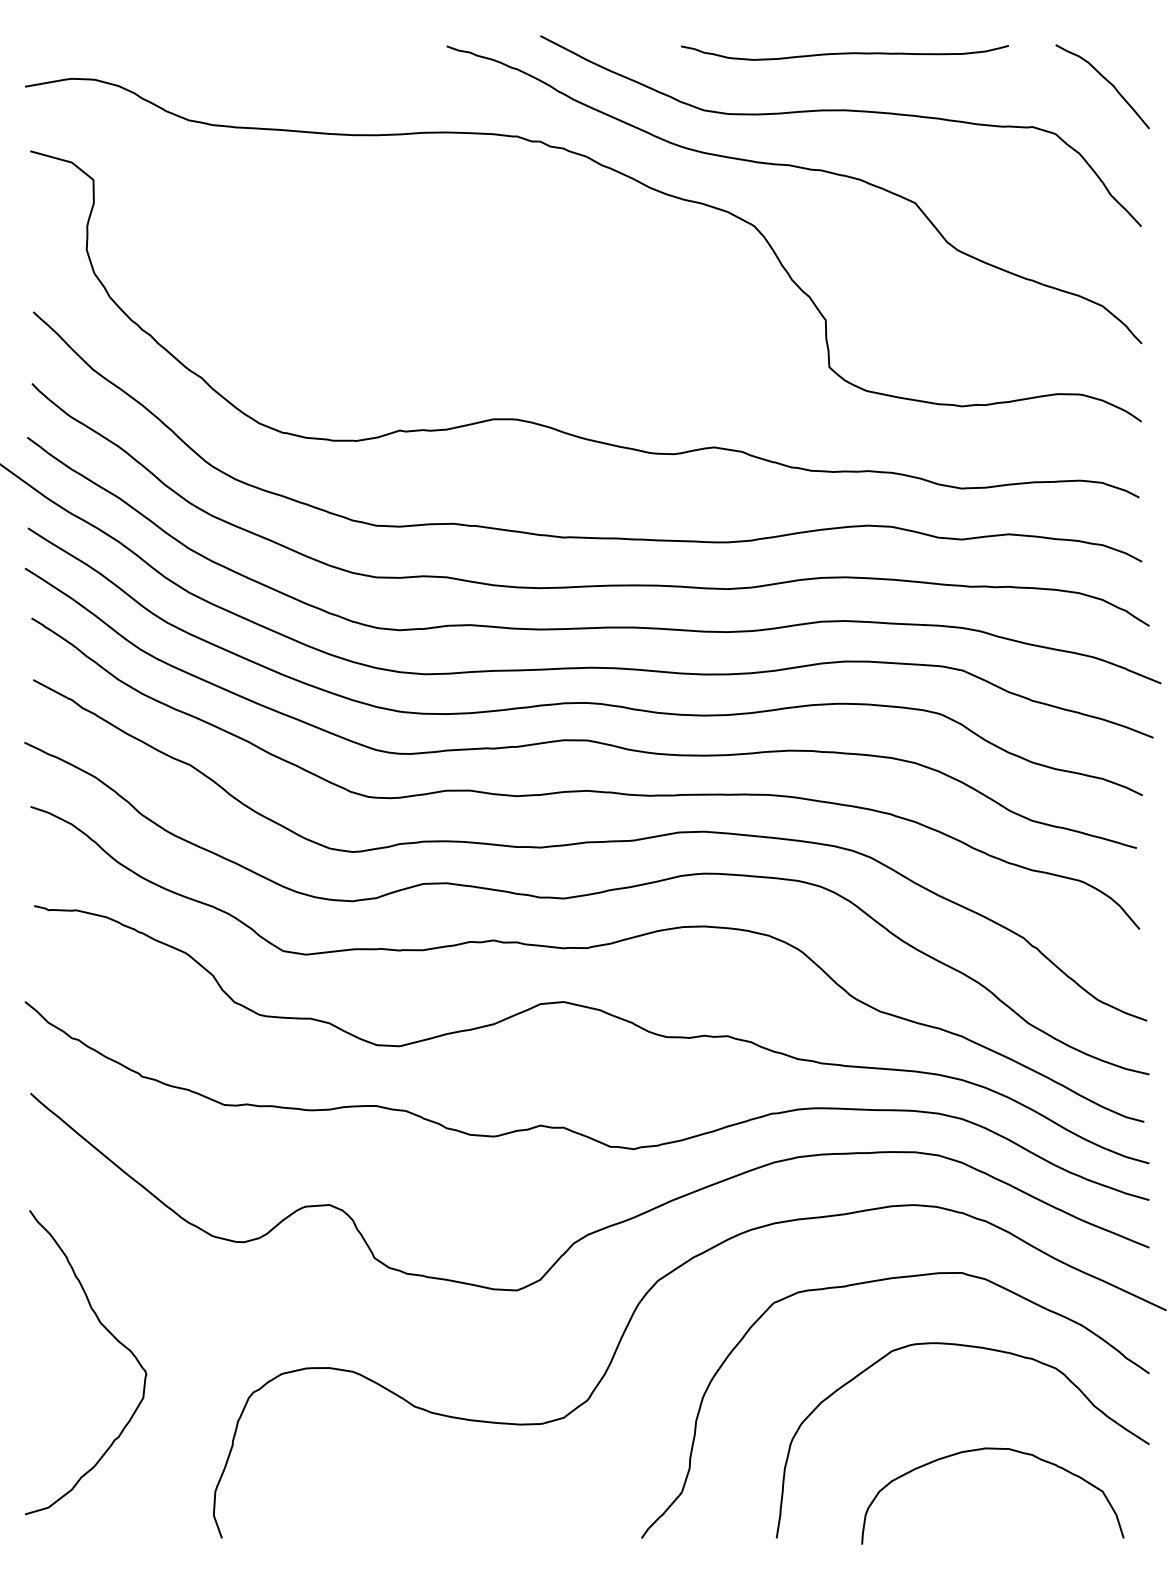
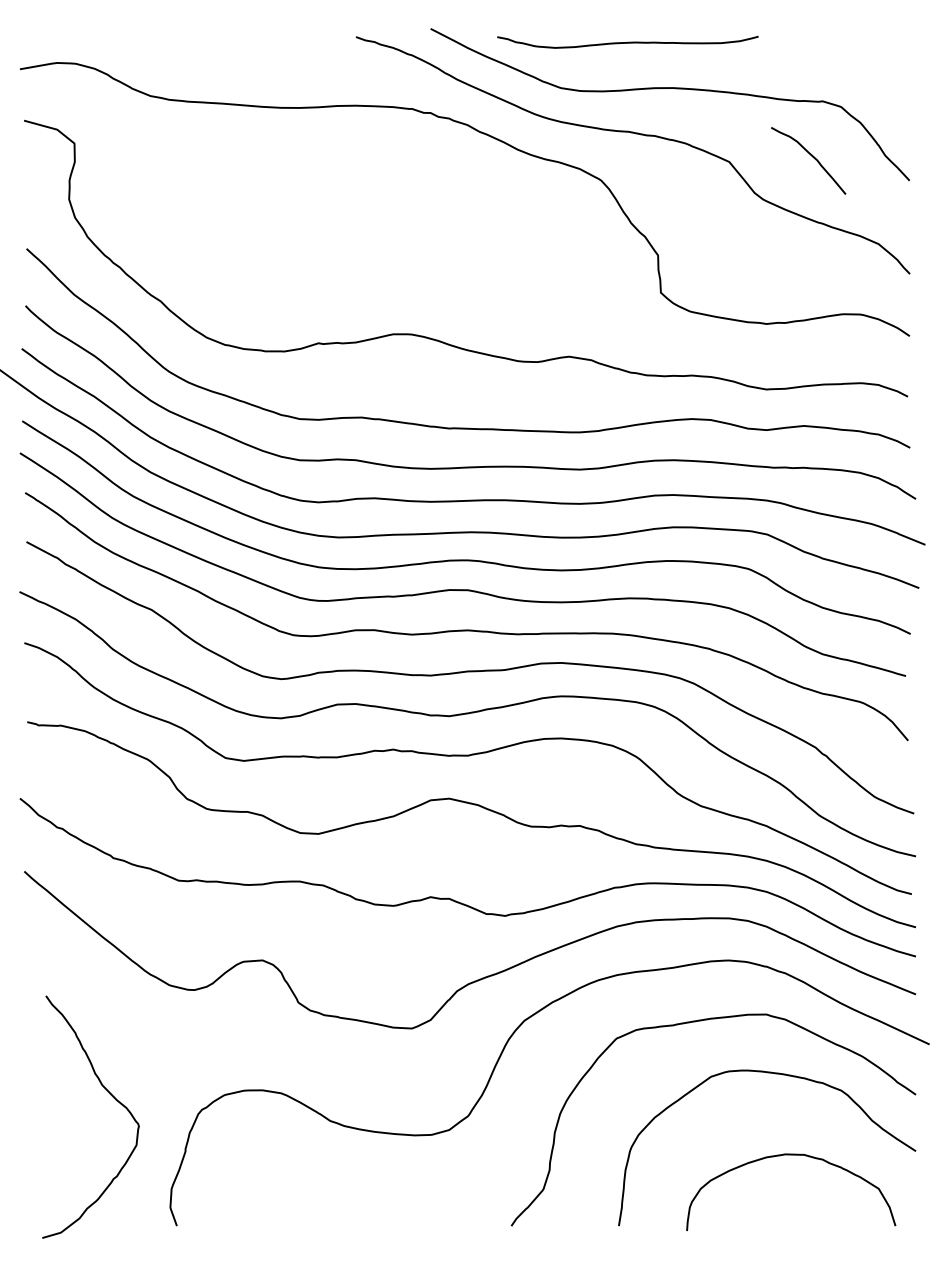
curve: (844, 52) -> (627, 41), moved
curve: (1105, 80) -> (810, 155), moved
curve: (112, 1336) -> (111, 1096), moved

